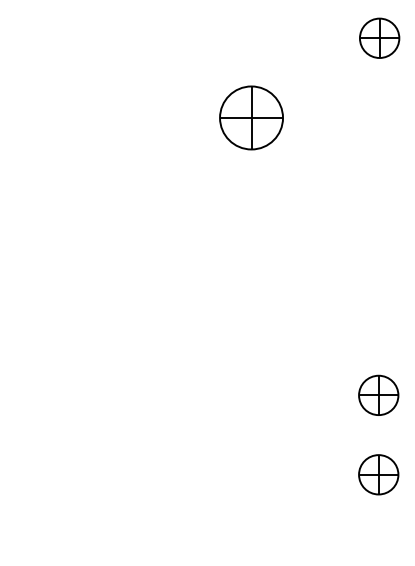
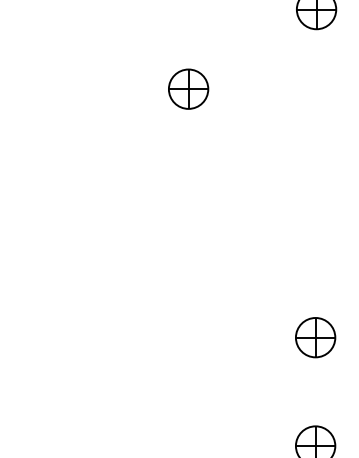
part: (251, 117) -> (188, 88), size x0.62
part: (378, 394) -> (315, 336), moved

